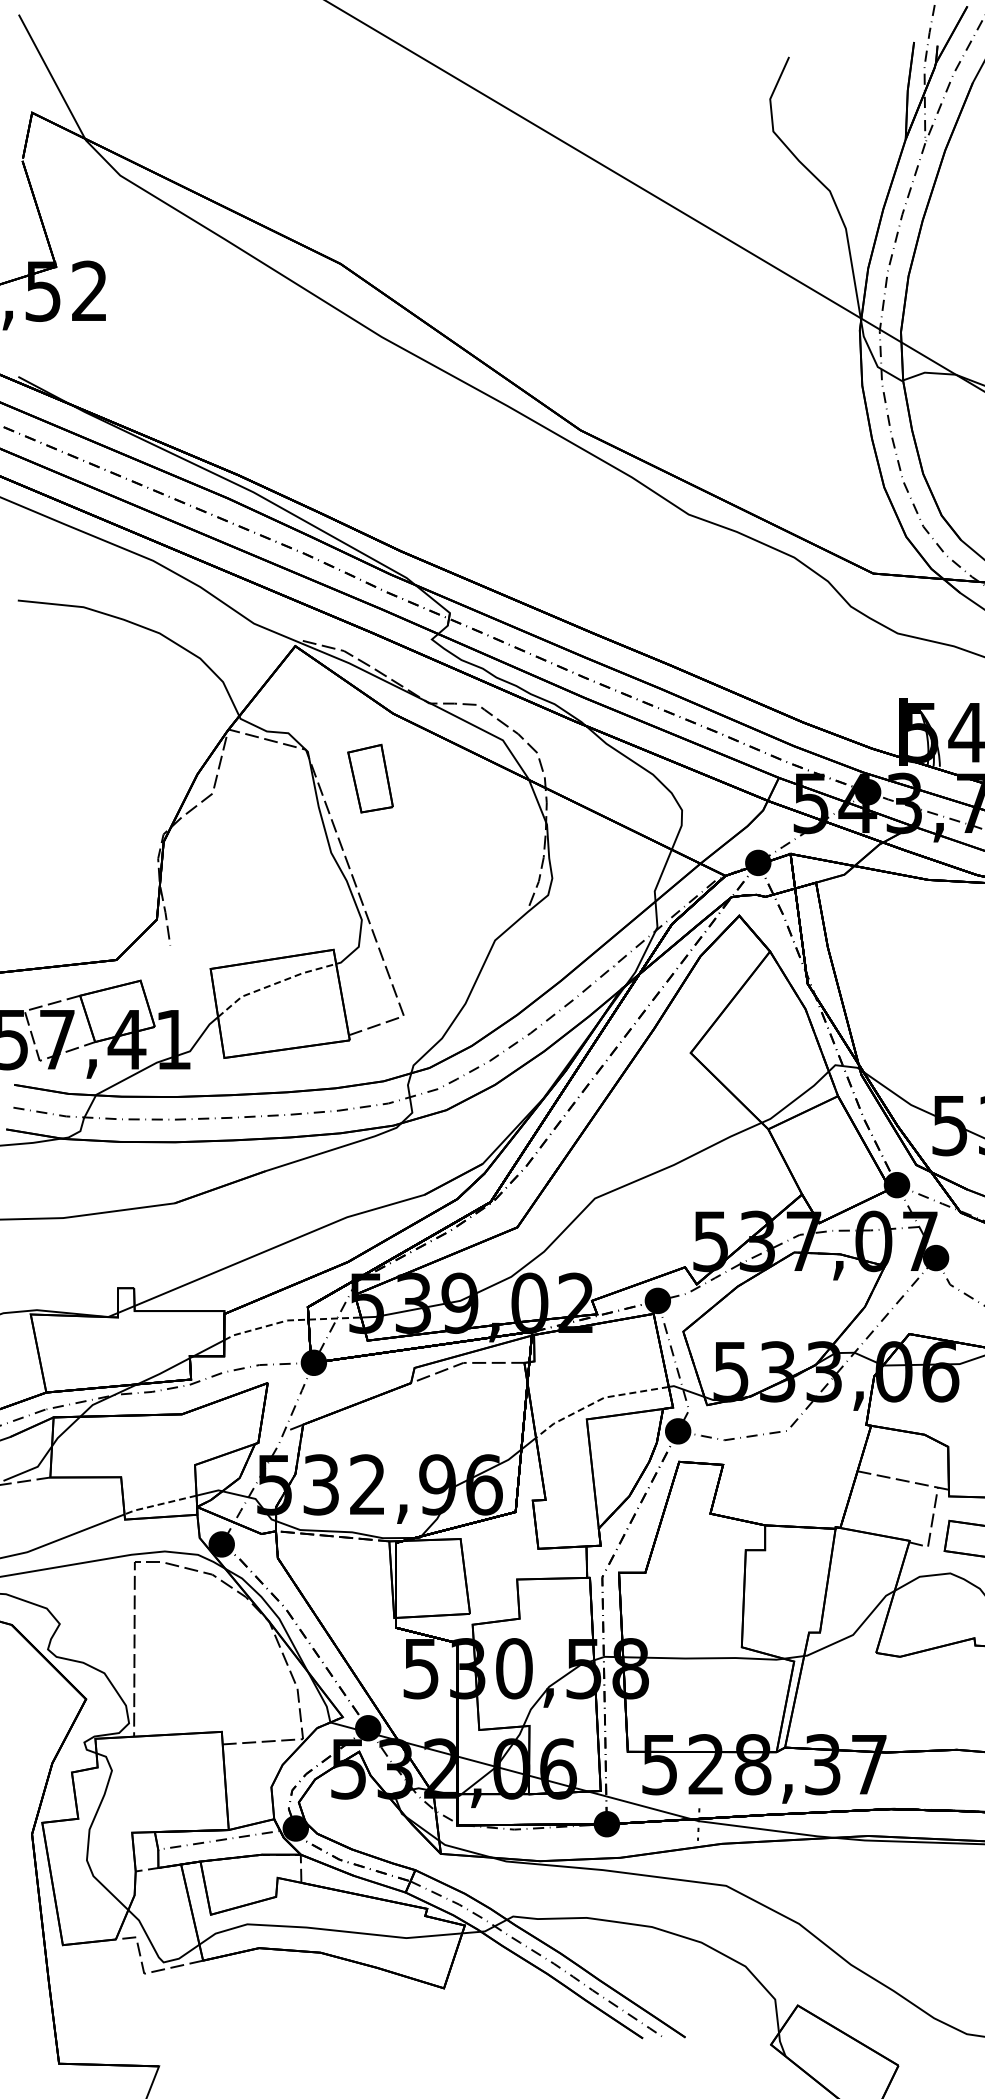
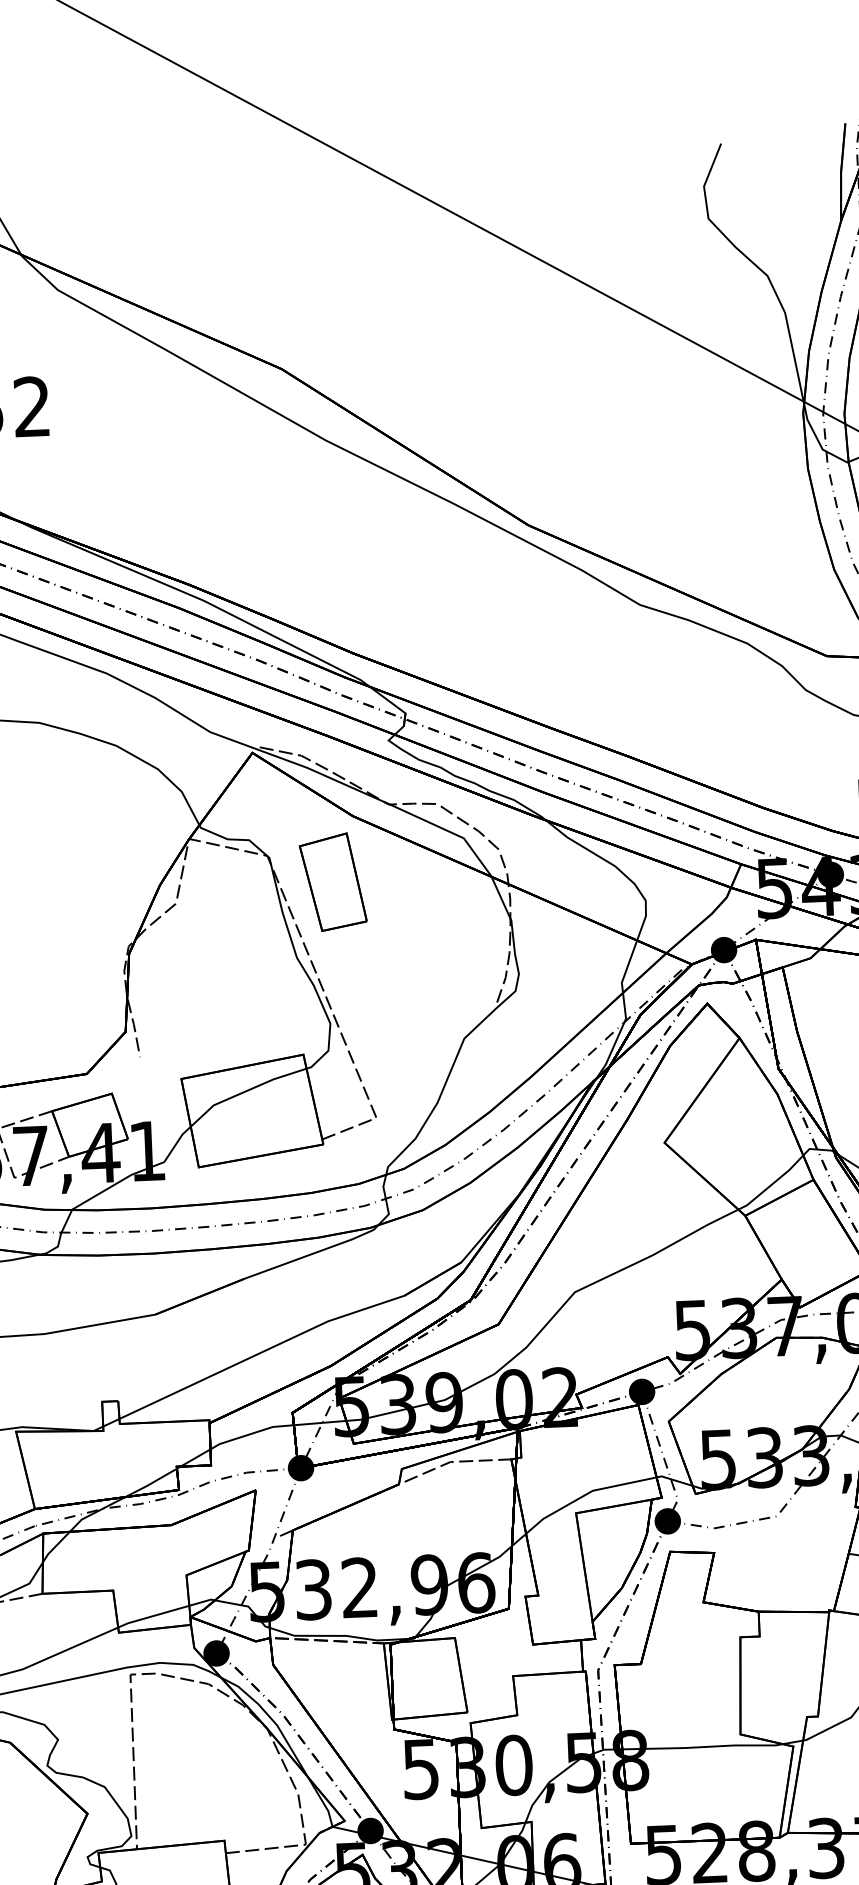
part: (370, 778) -> (333, 881), size x1.43
line: (274, 984) -> (245, 1091), dashed -> solid
line: (290, 1320) -> (275, 1426), dashed -> solid
line: (598, 1400) -> (586, 1493), dashed -> solid
line: (159, 1504) -> (152, 1616), dashed -> solid

